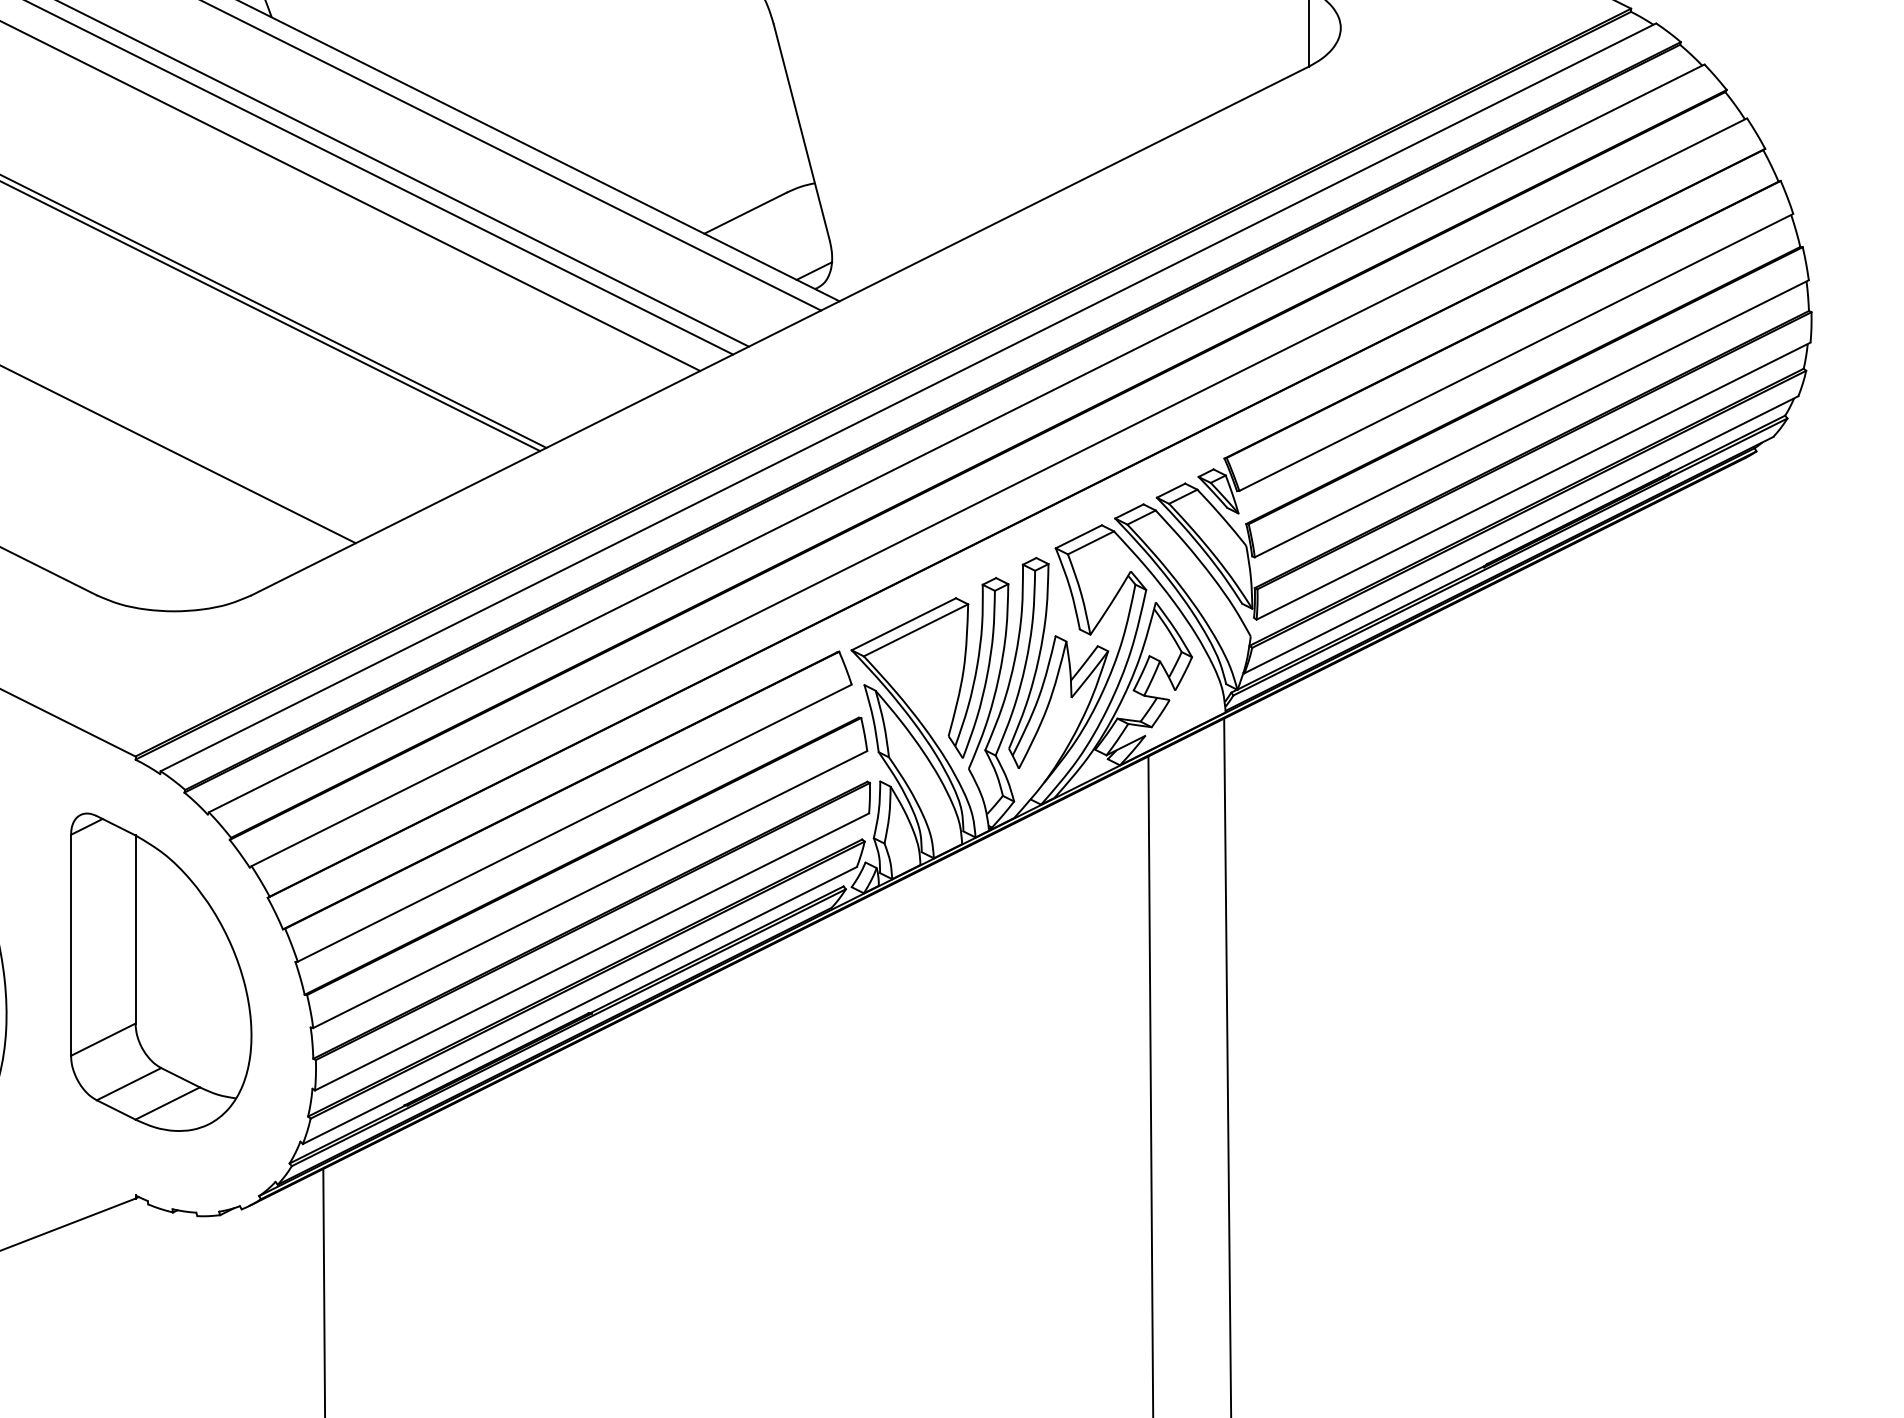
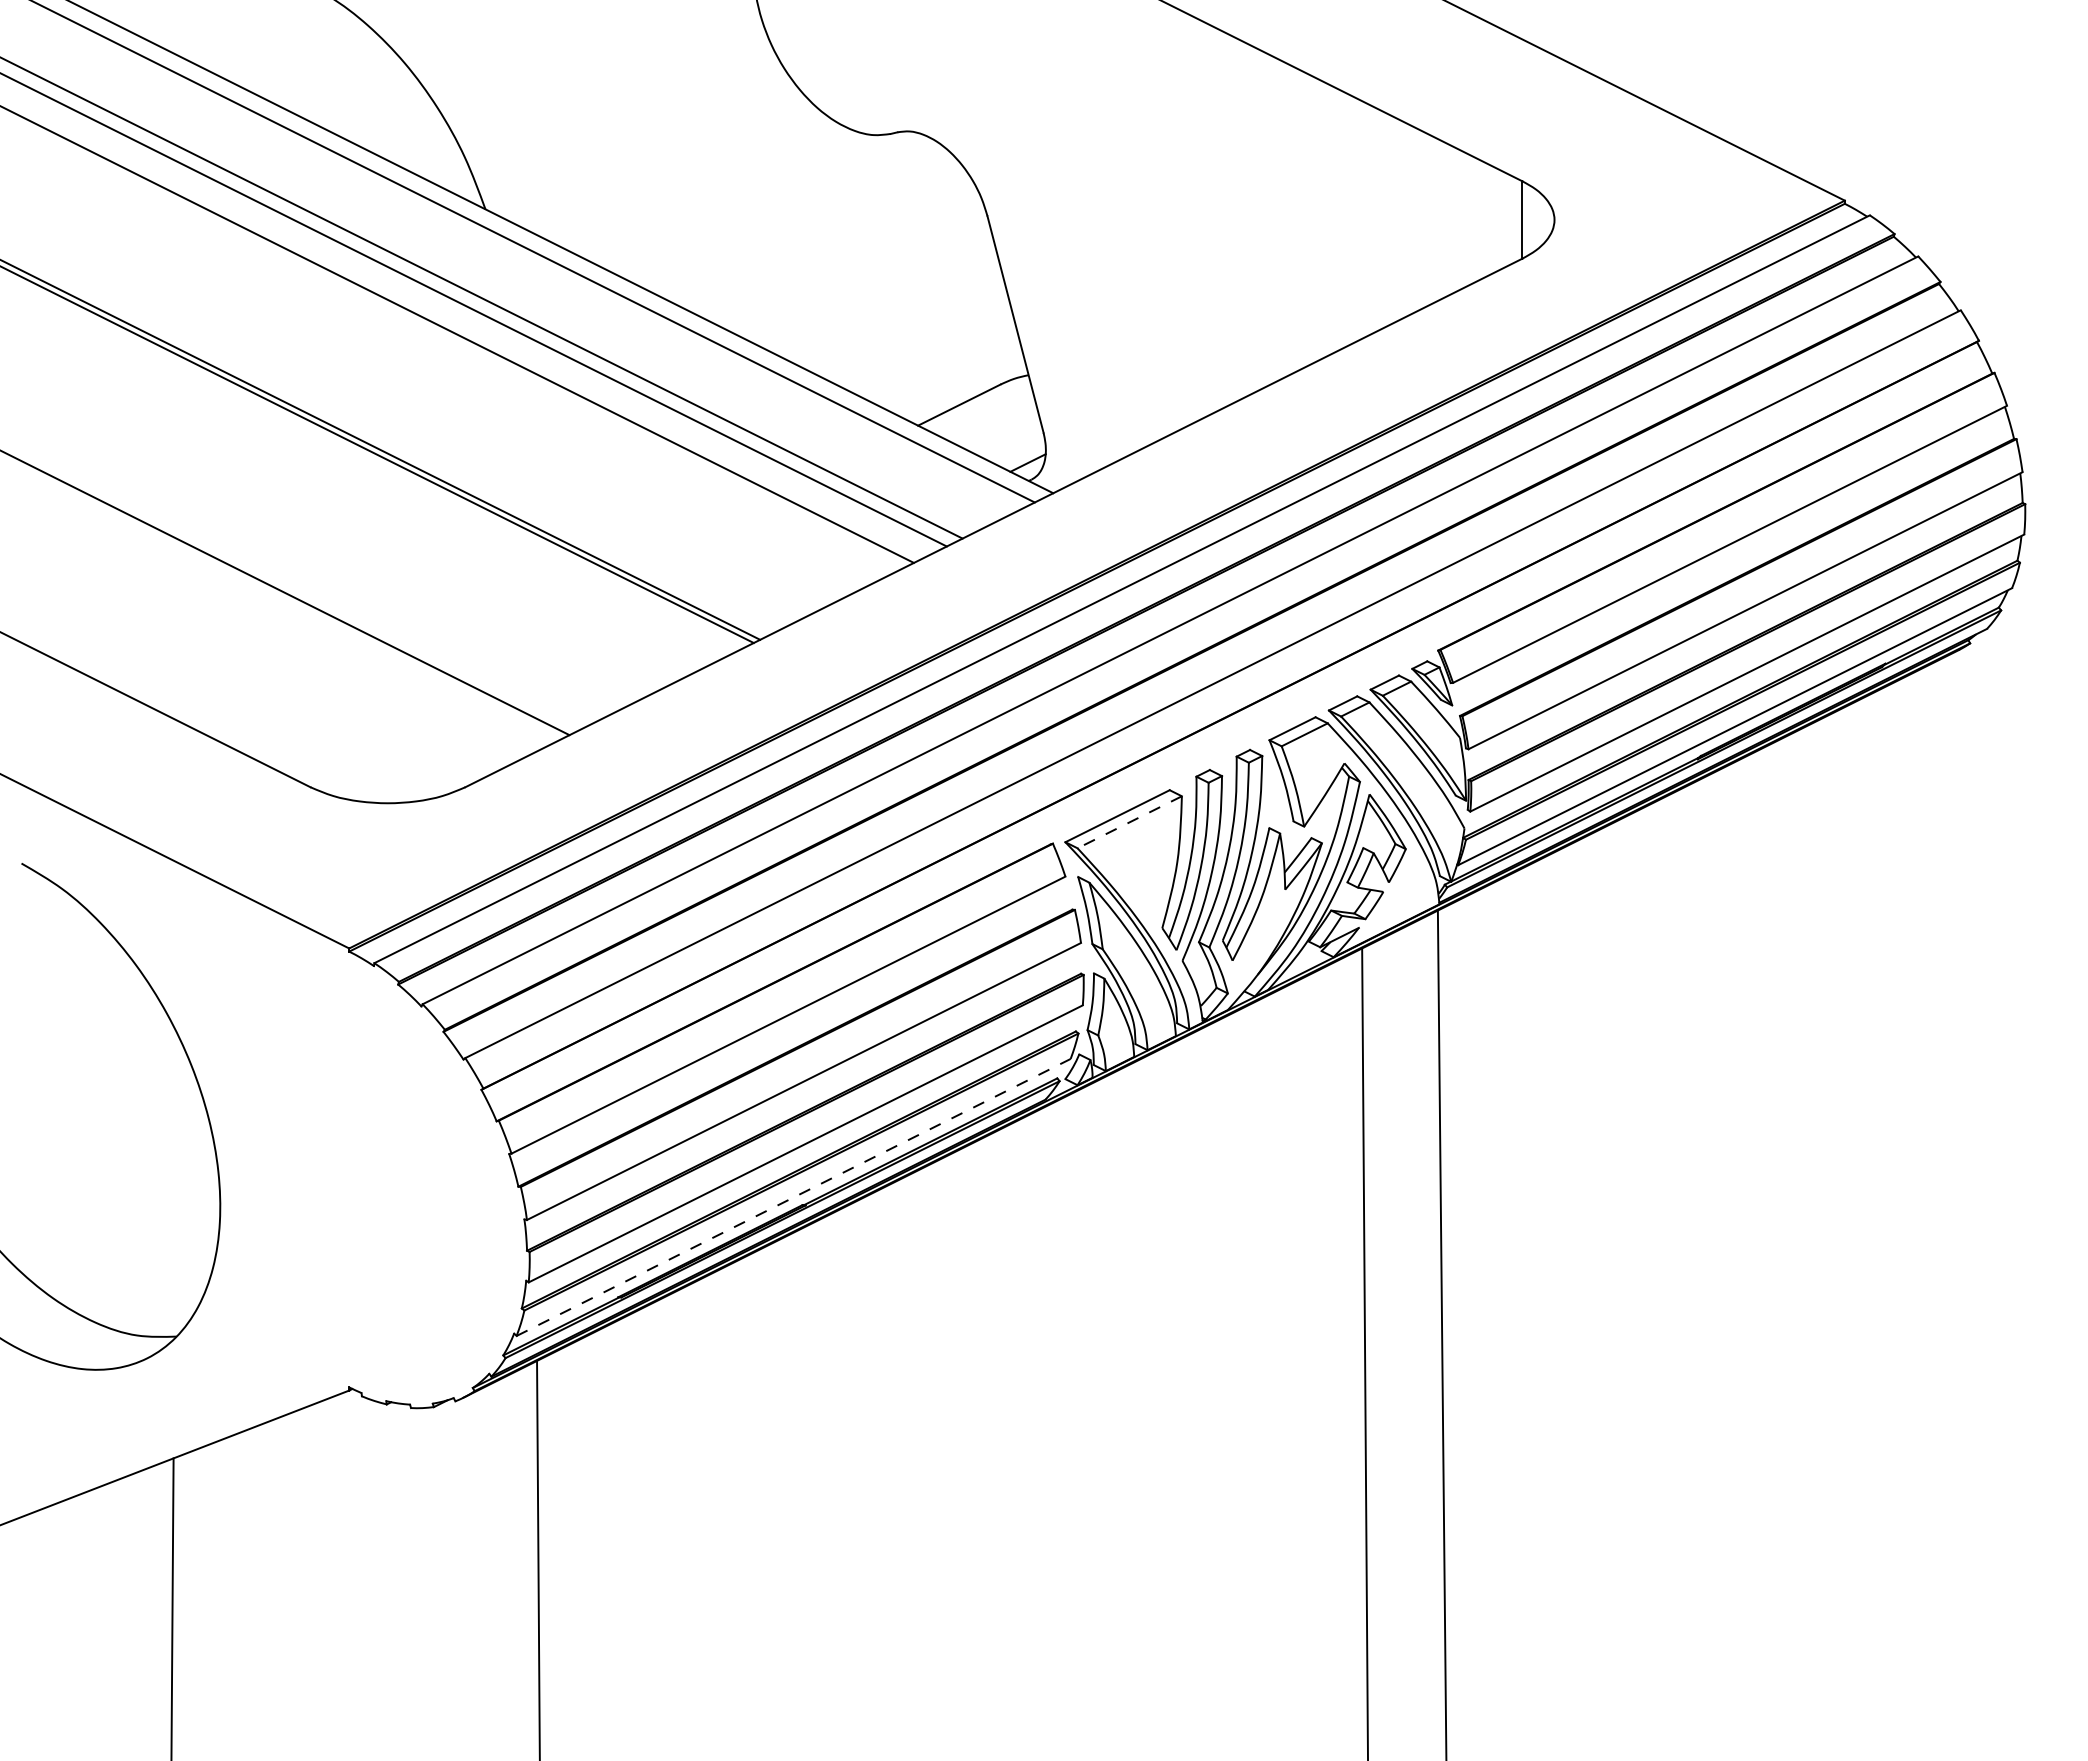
line: (915, 630) -> (1129, 822), solid -> dashed
part: (160, 971) -> (374, 1163), removed
line: (579, 1005) -> (793, 1197), solid -> dashed

